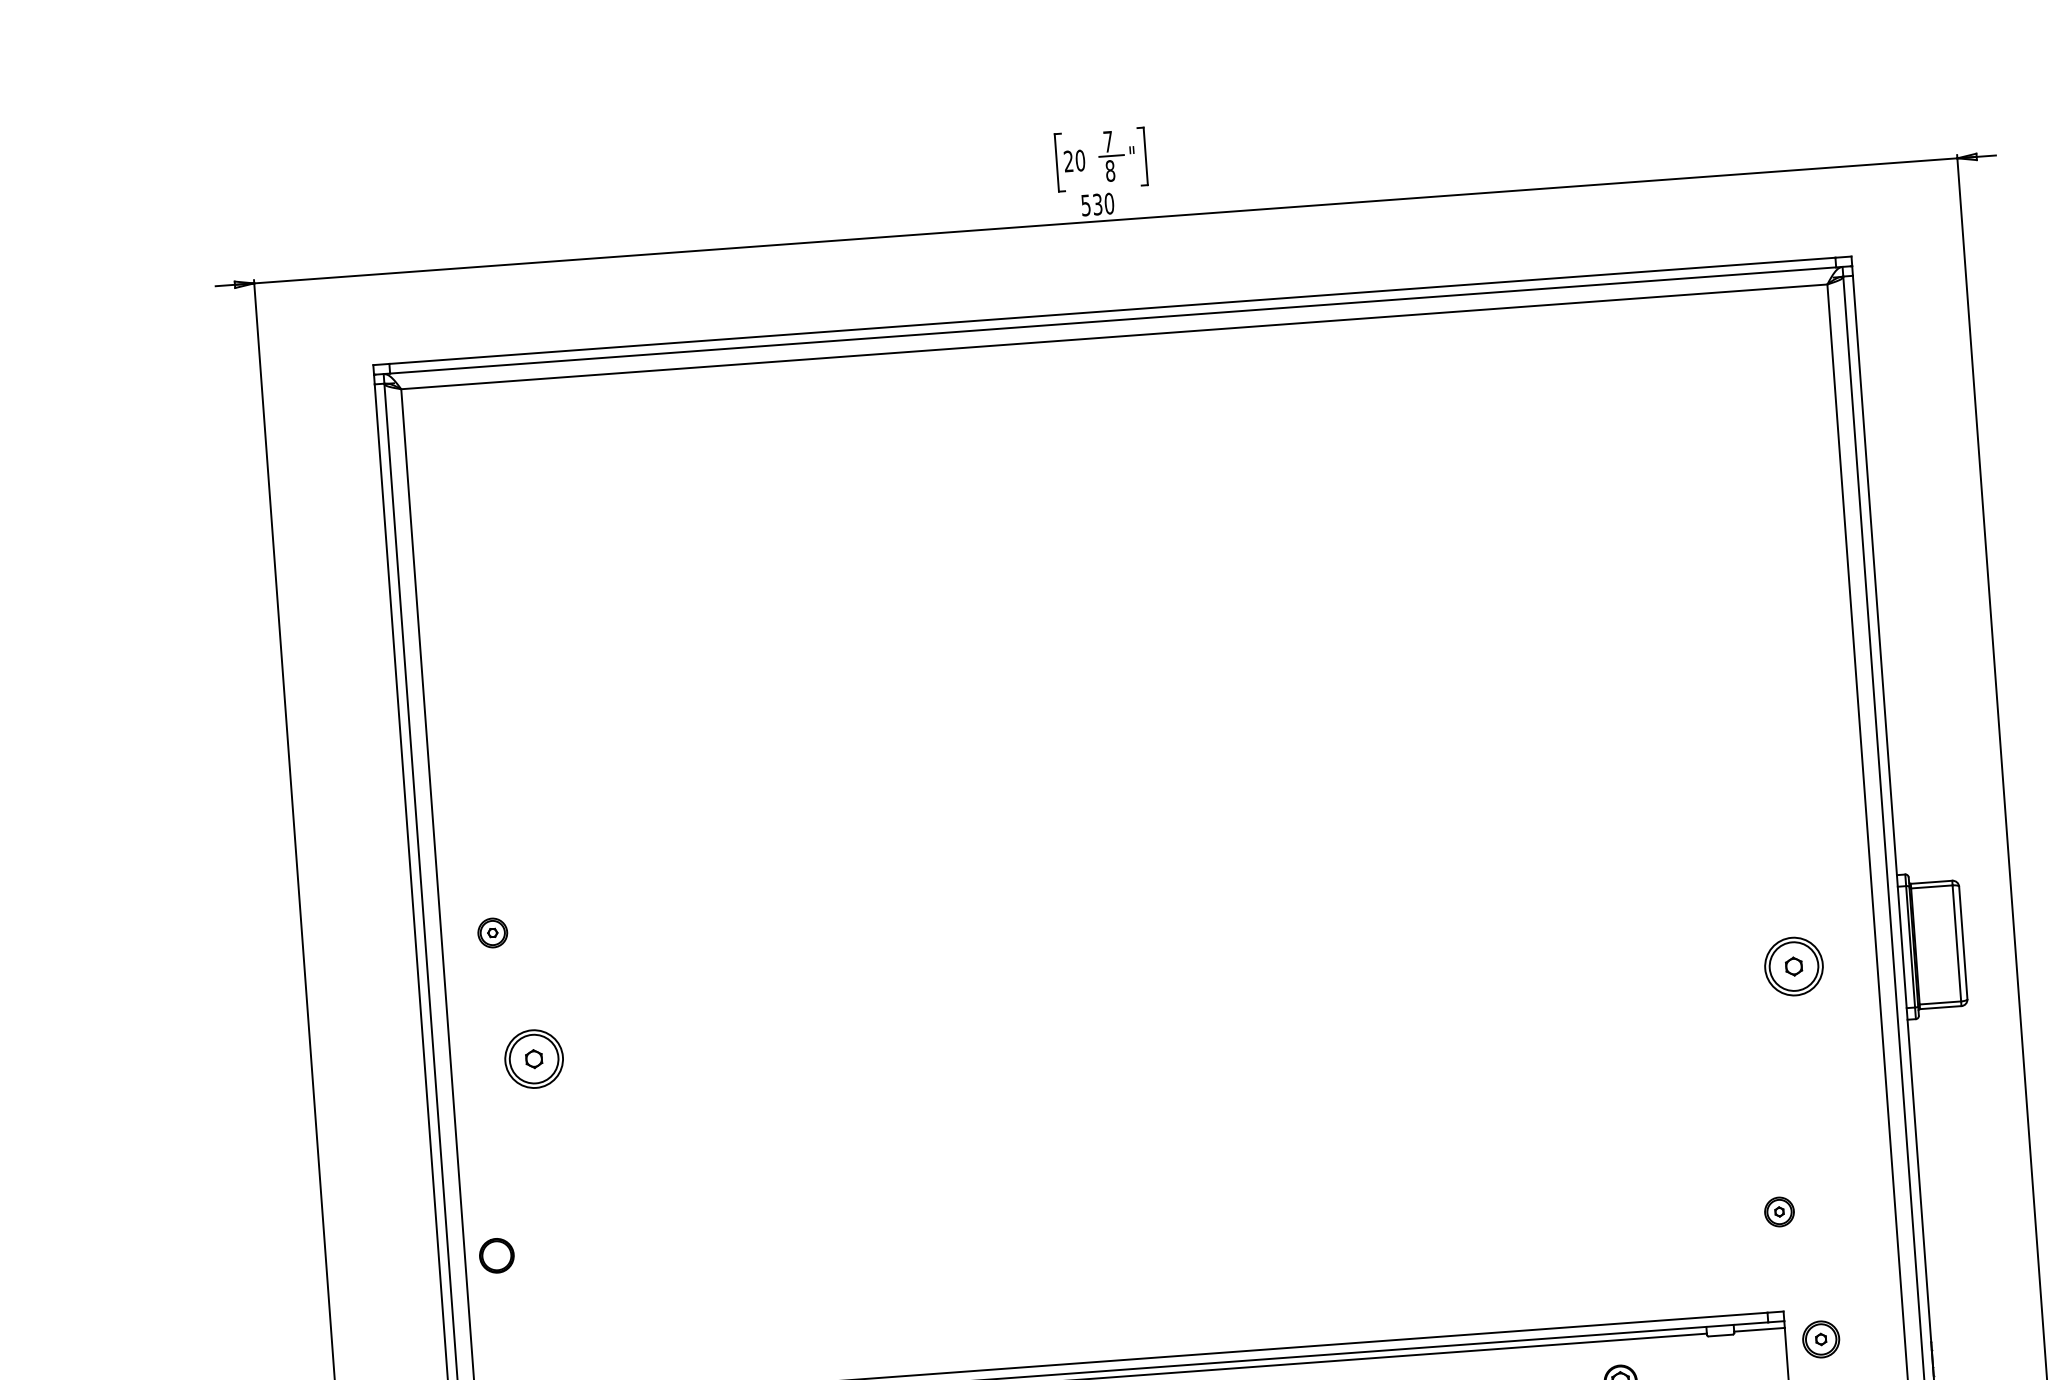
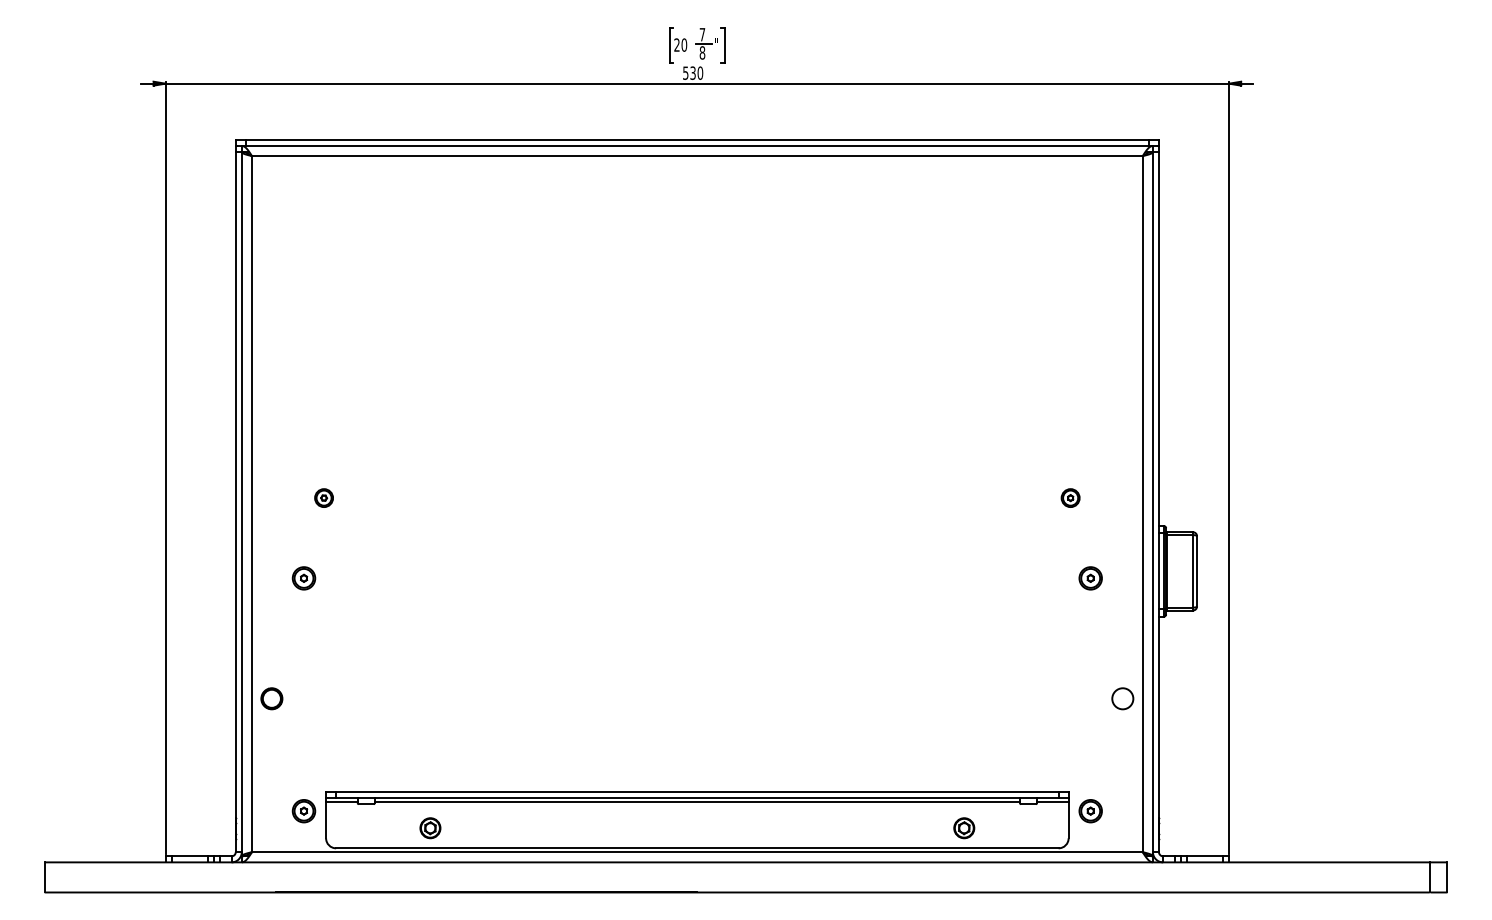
part: (491, 932) -> (323, 497), moved
part: (1793, 966) -> (1090, 578), size x0.62
part: (533, 1059) -> (303, 578), size x0.62
circle: (1858, 1155) -> (1122, 698), added
part: (1779, 1211) -> (1070, 497), moved

